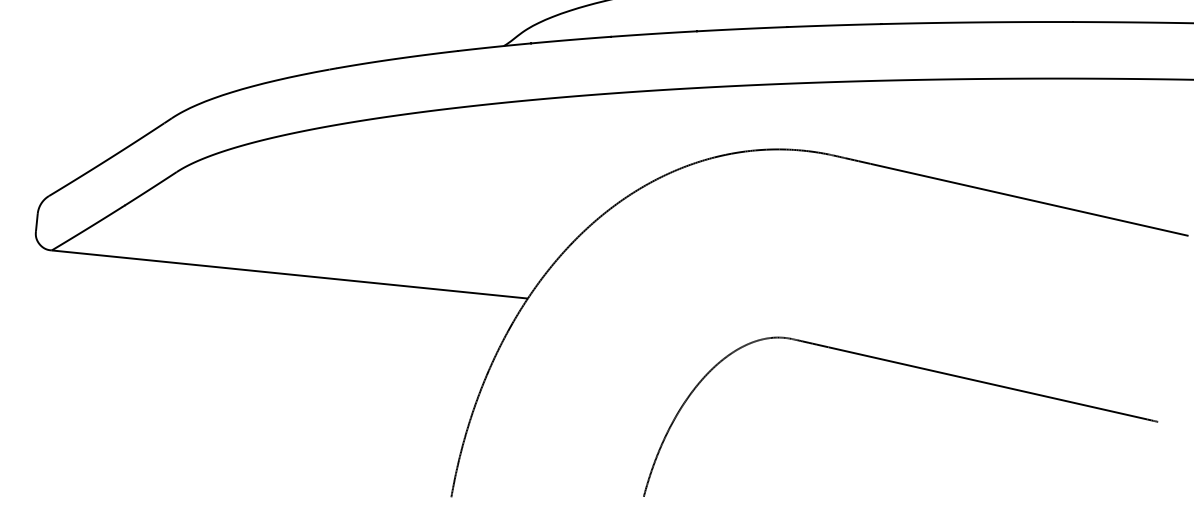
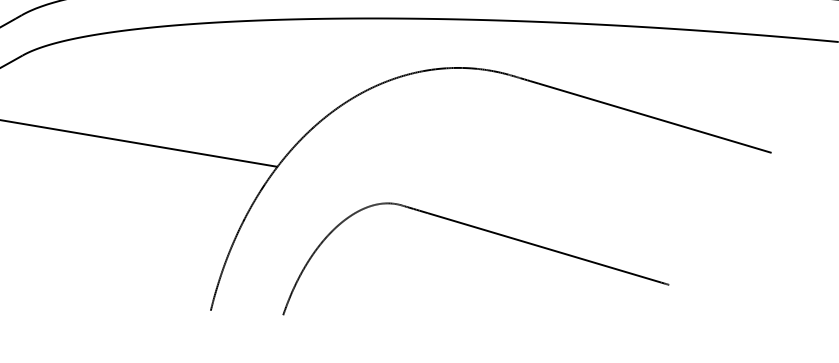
part: (912, 367) -> (489, 232), moved

